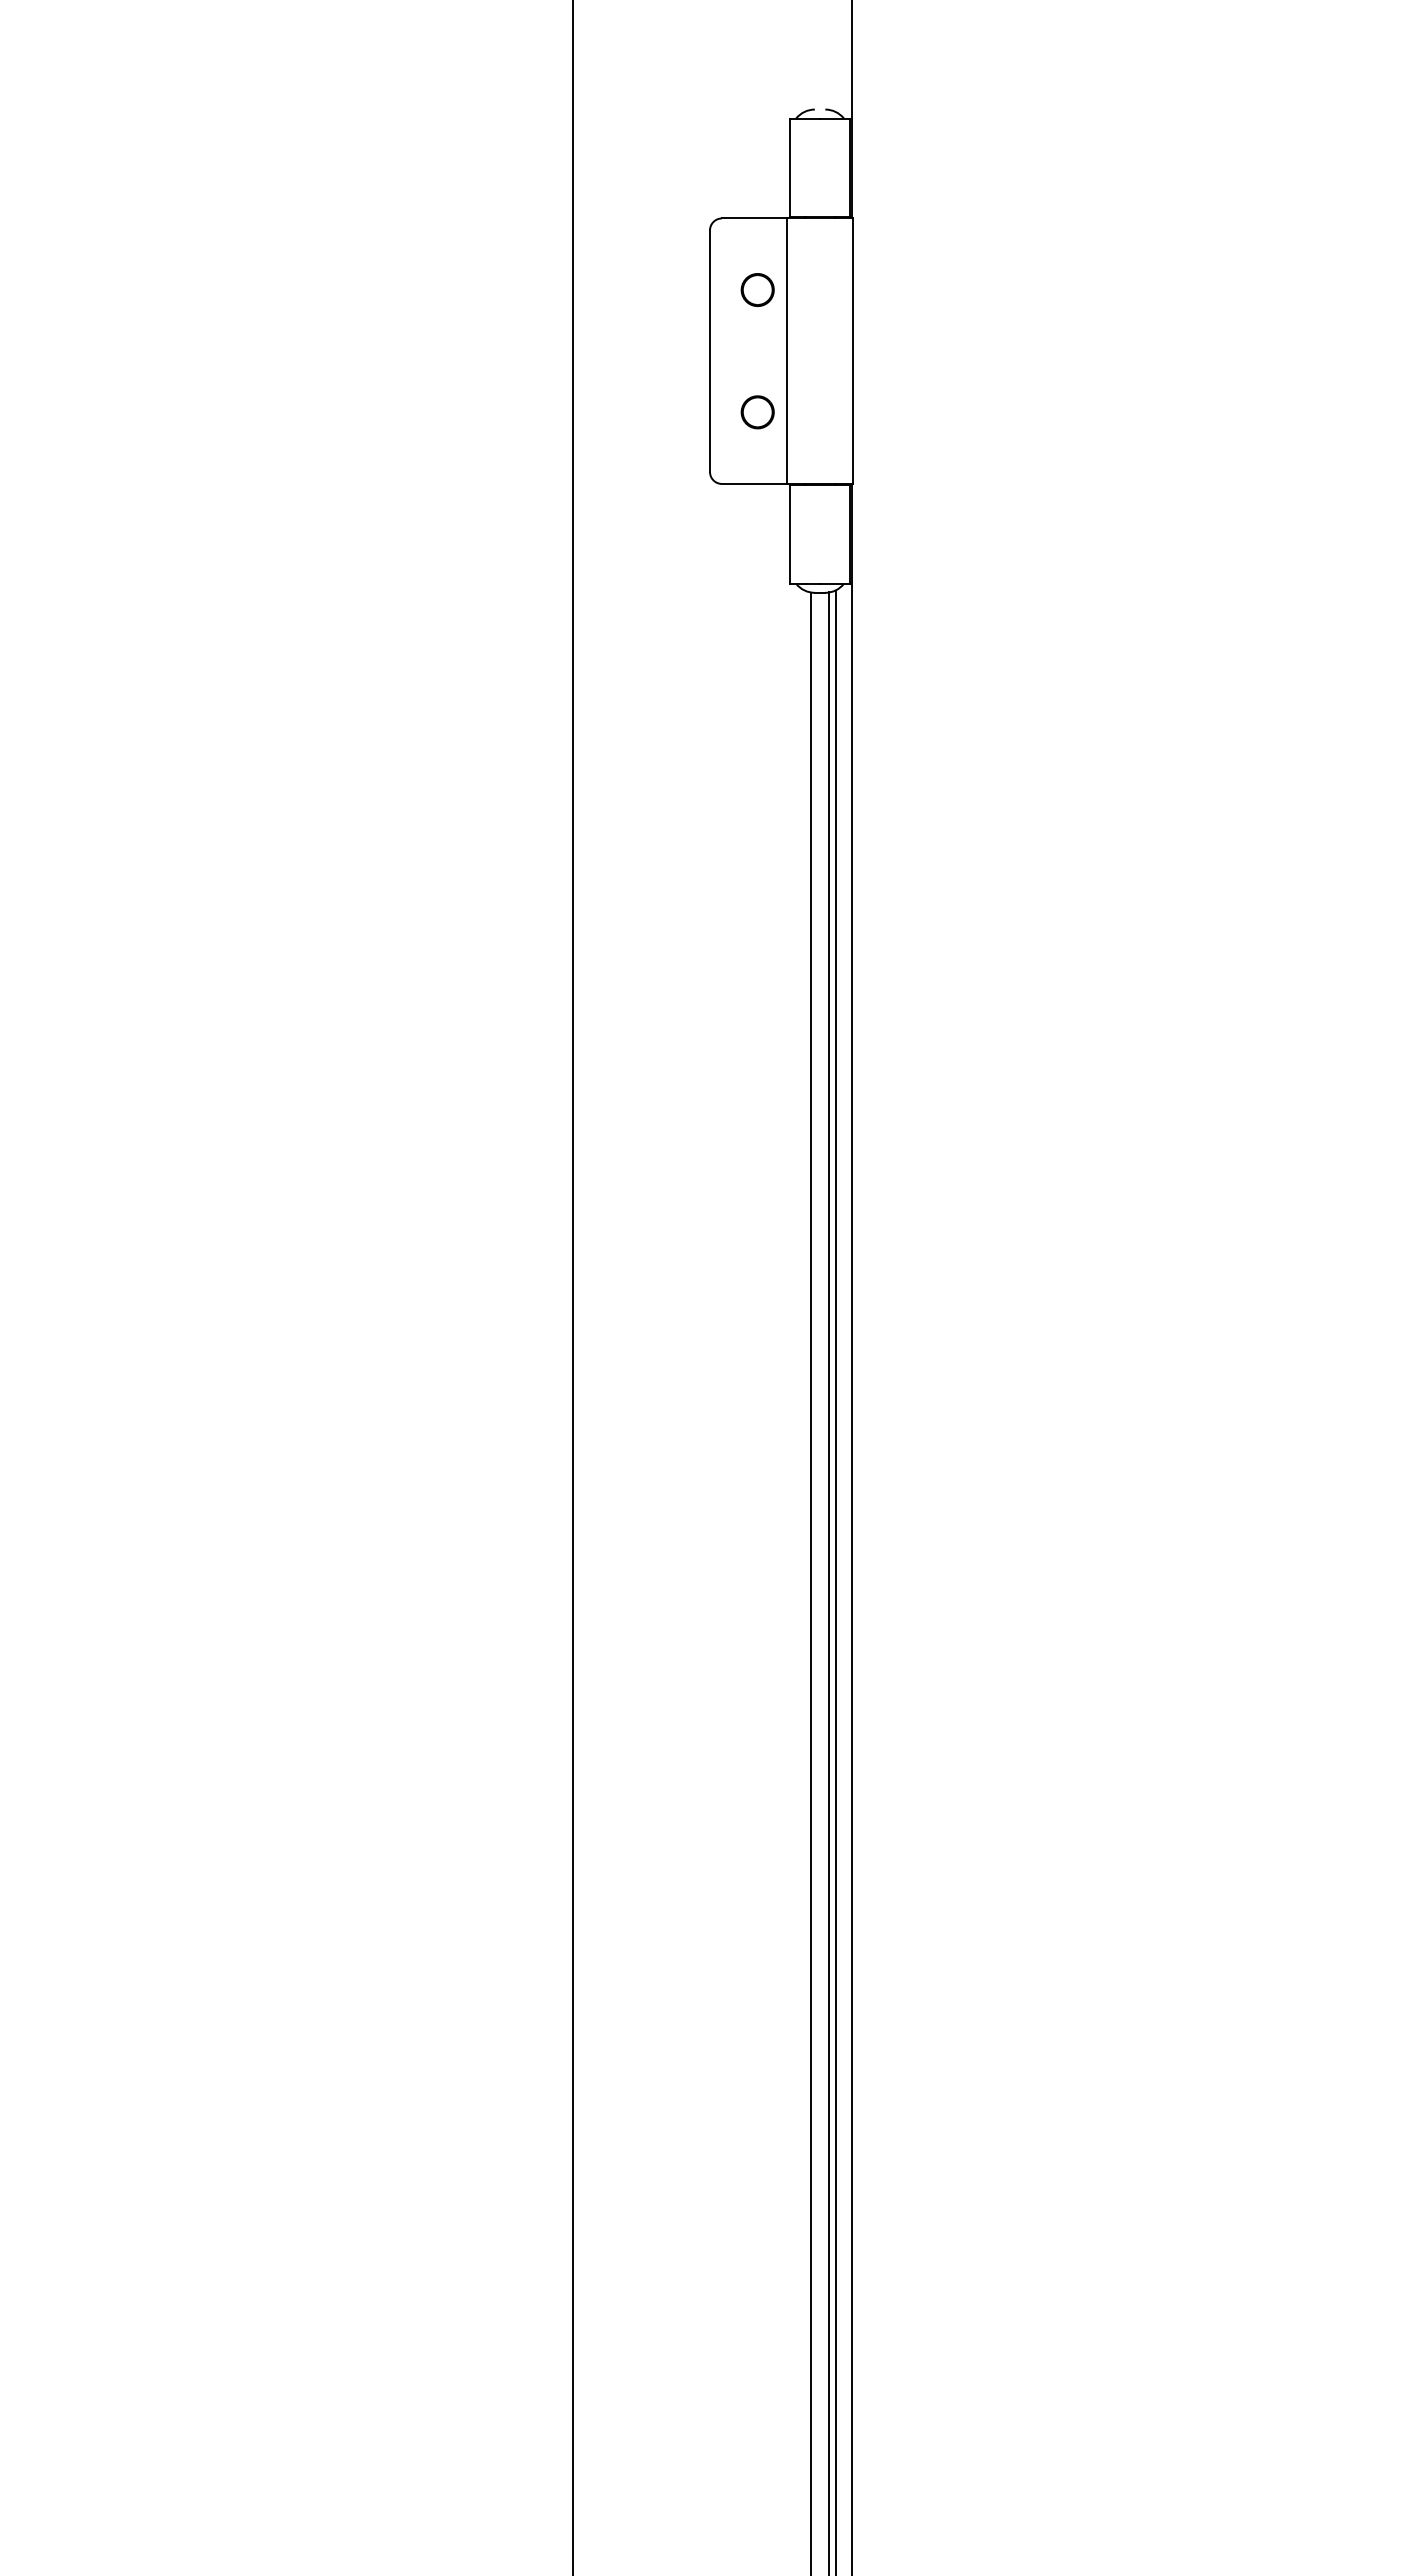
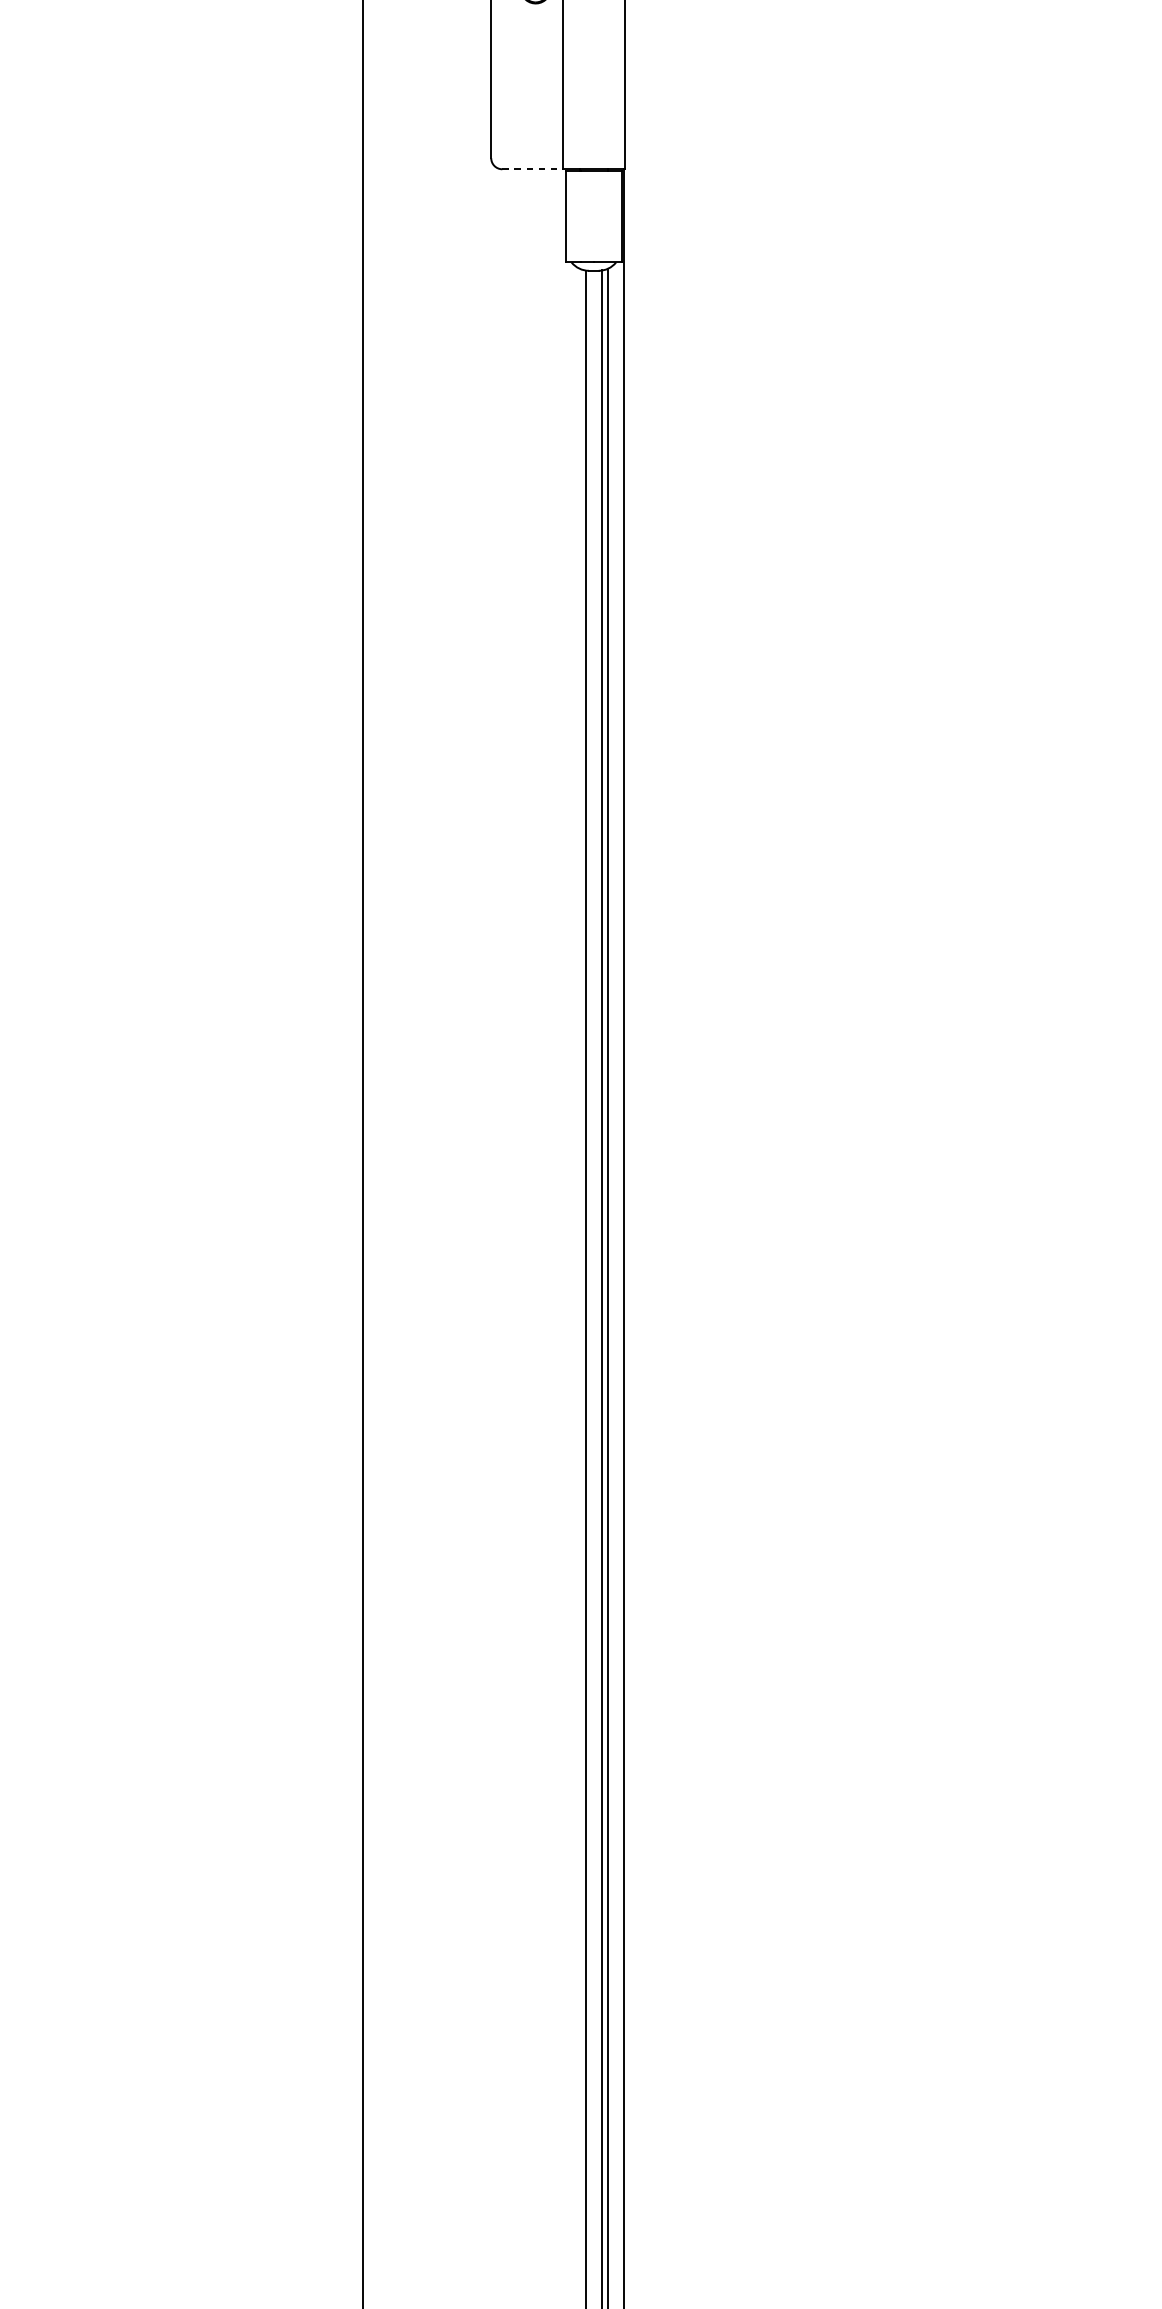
part: (757, 412) -> (535, 102), removed
line: (754, 483) -> (532, 168), solid -> dashed

